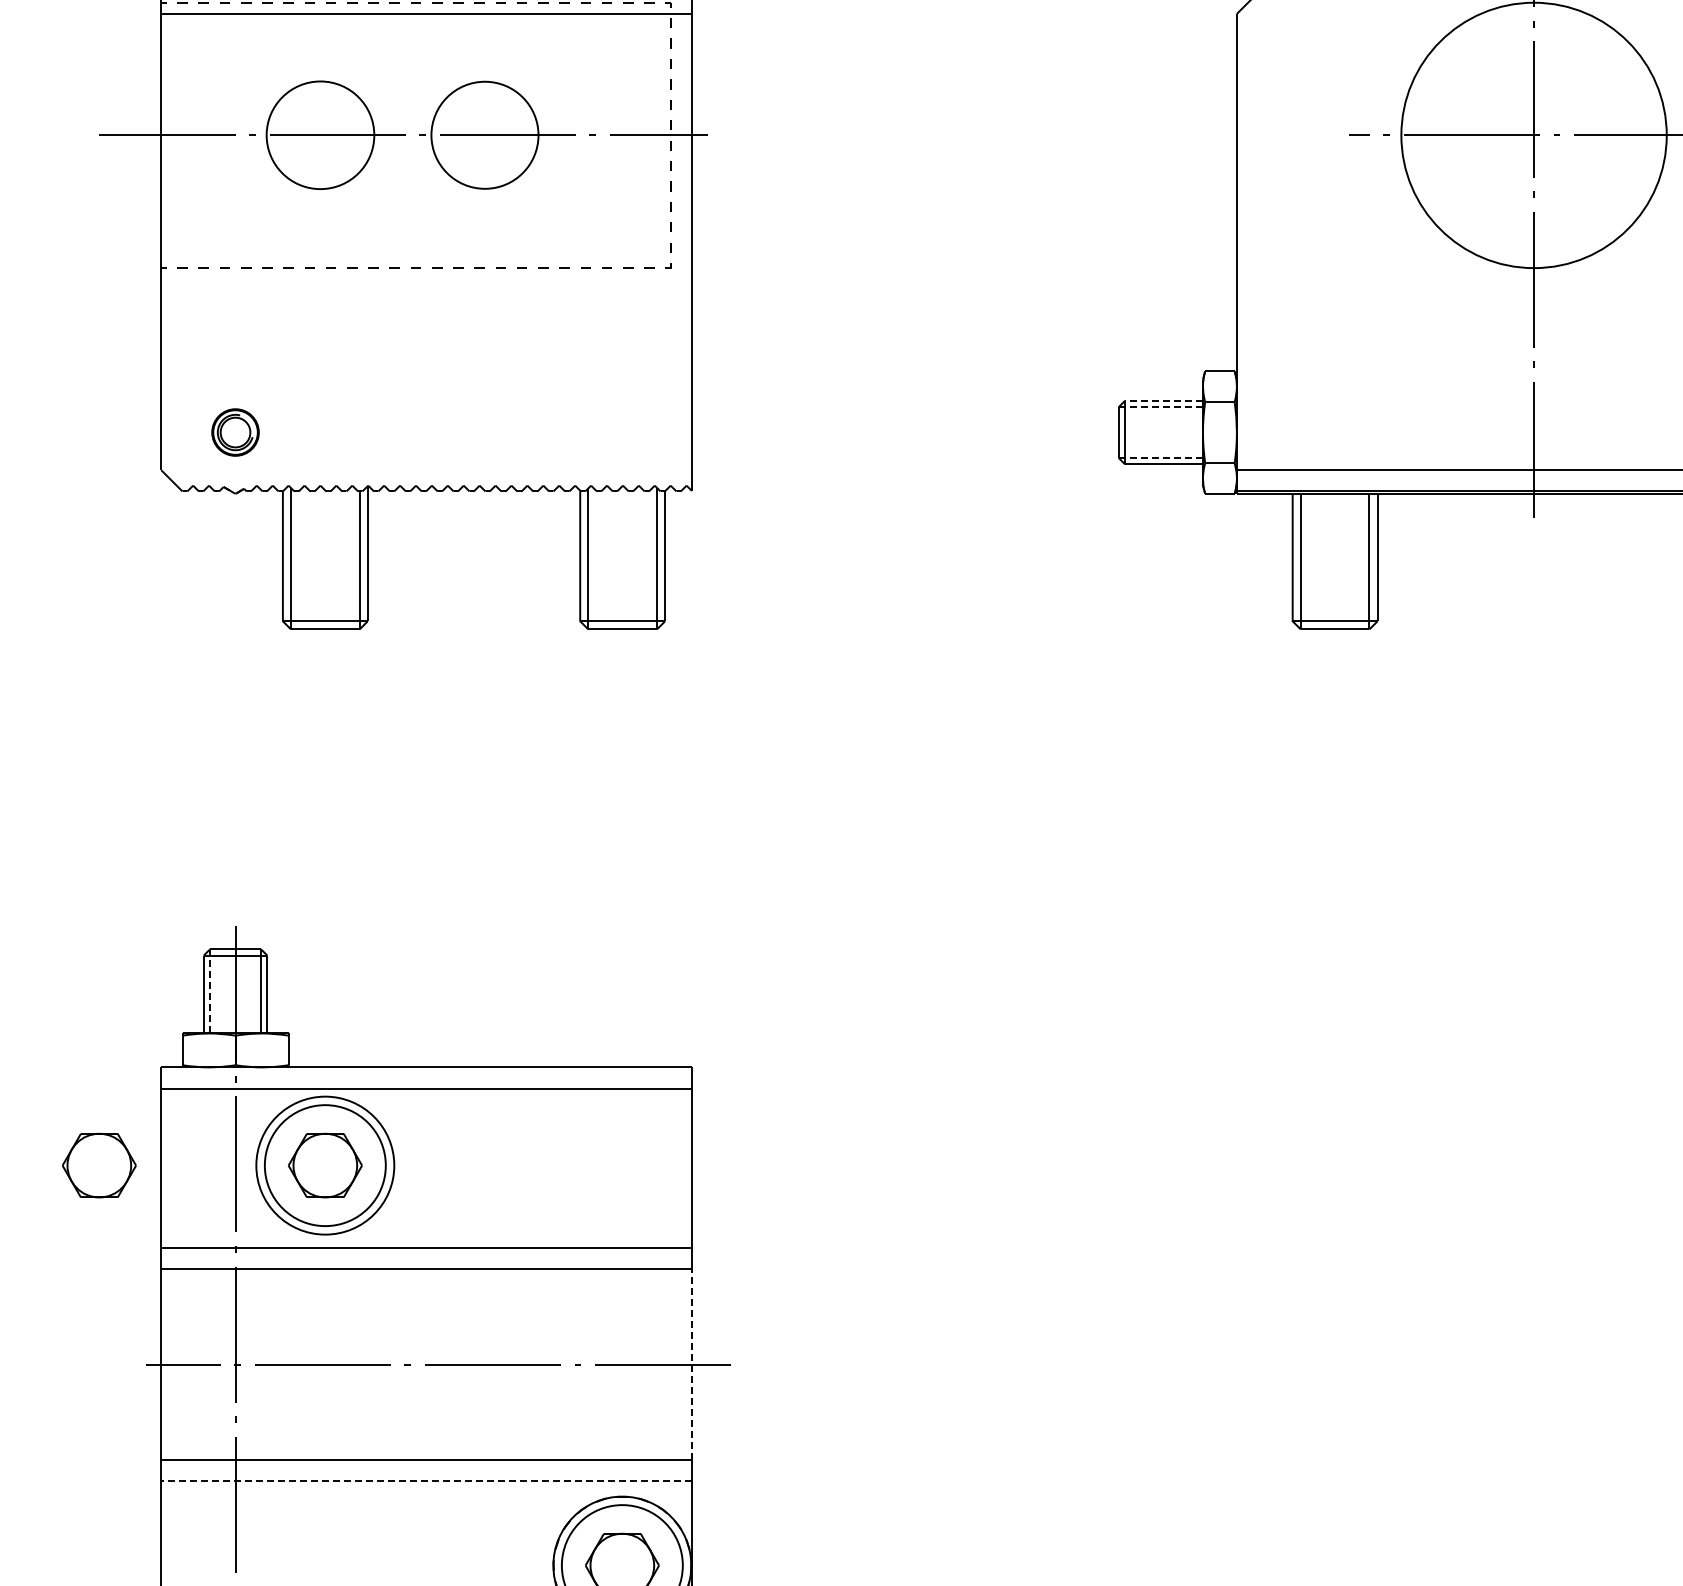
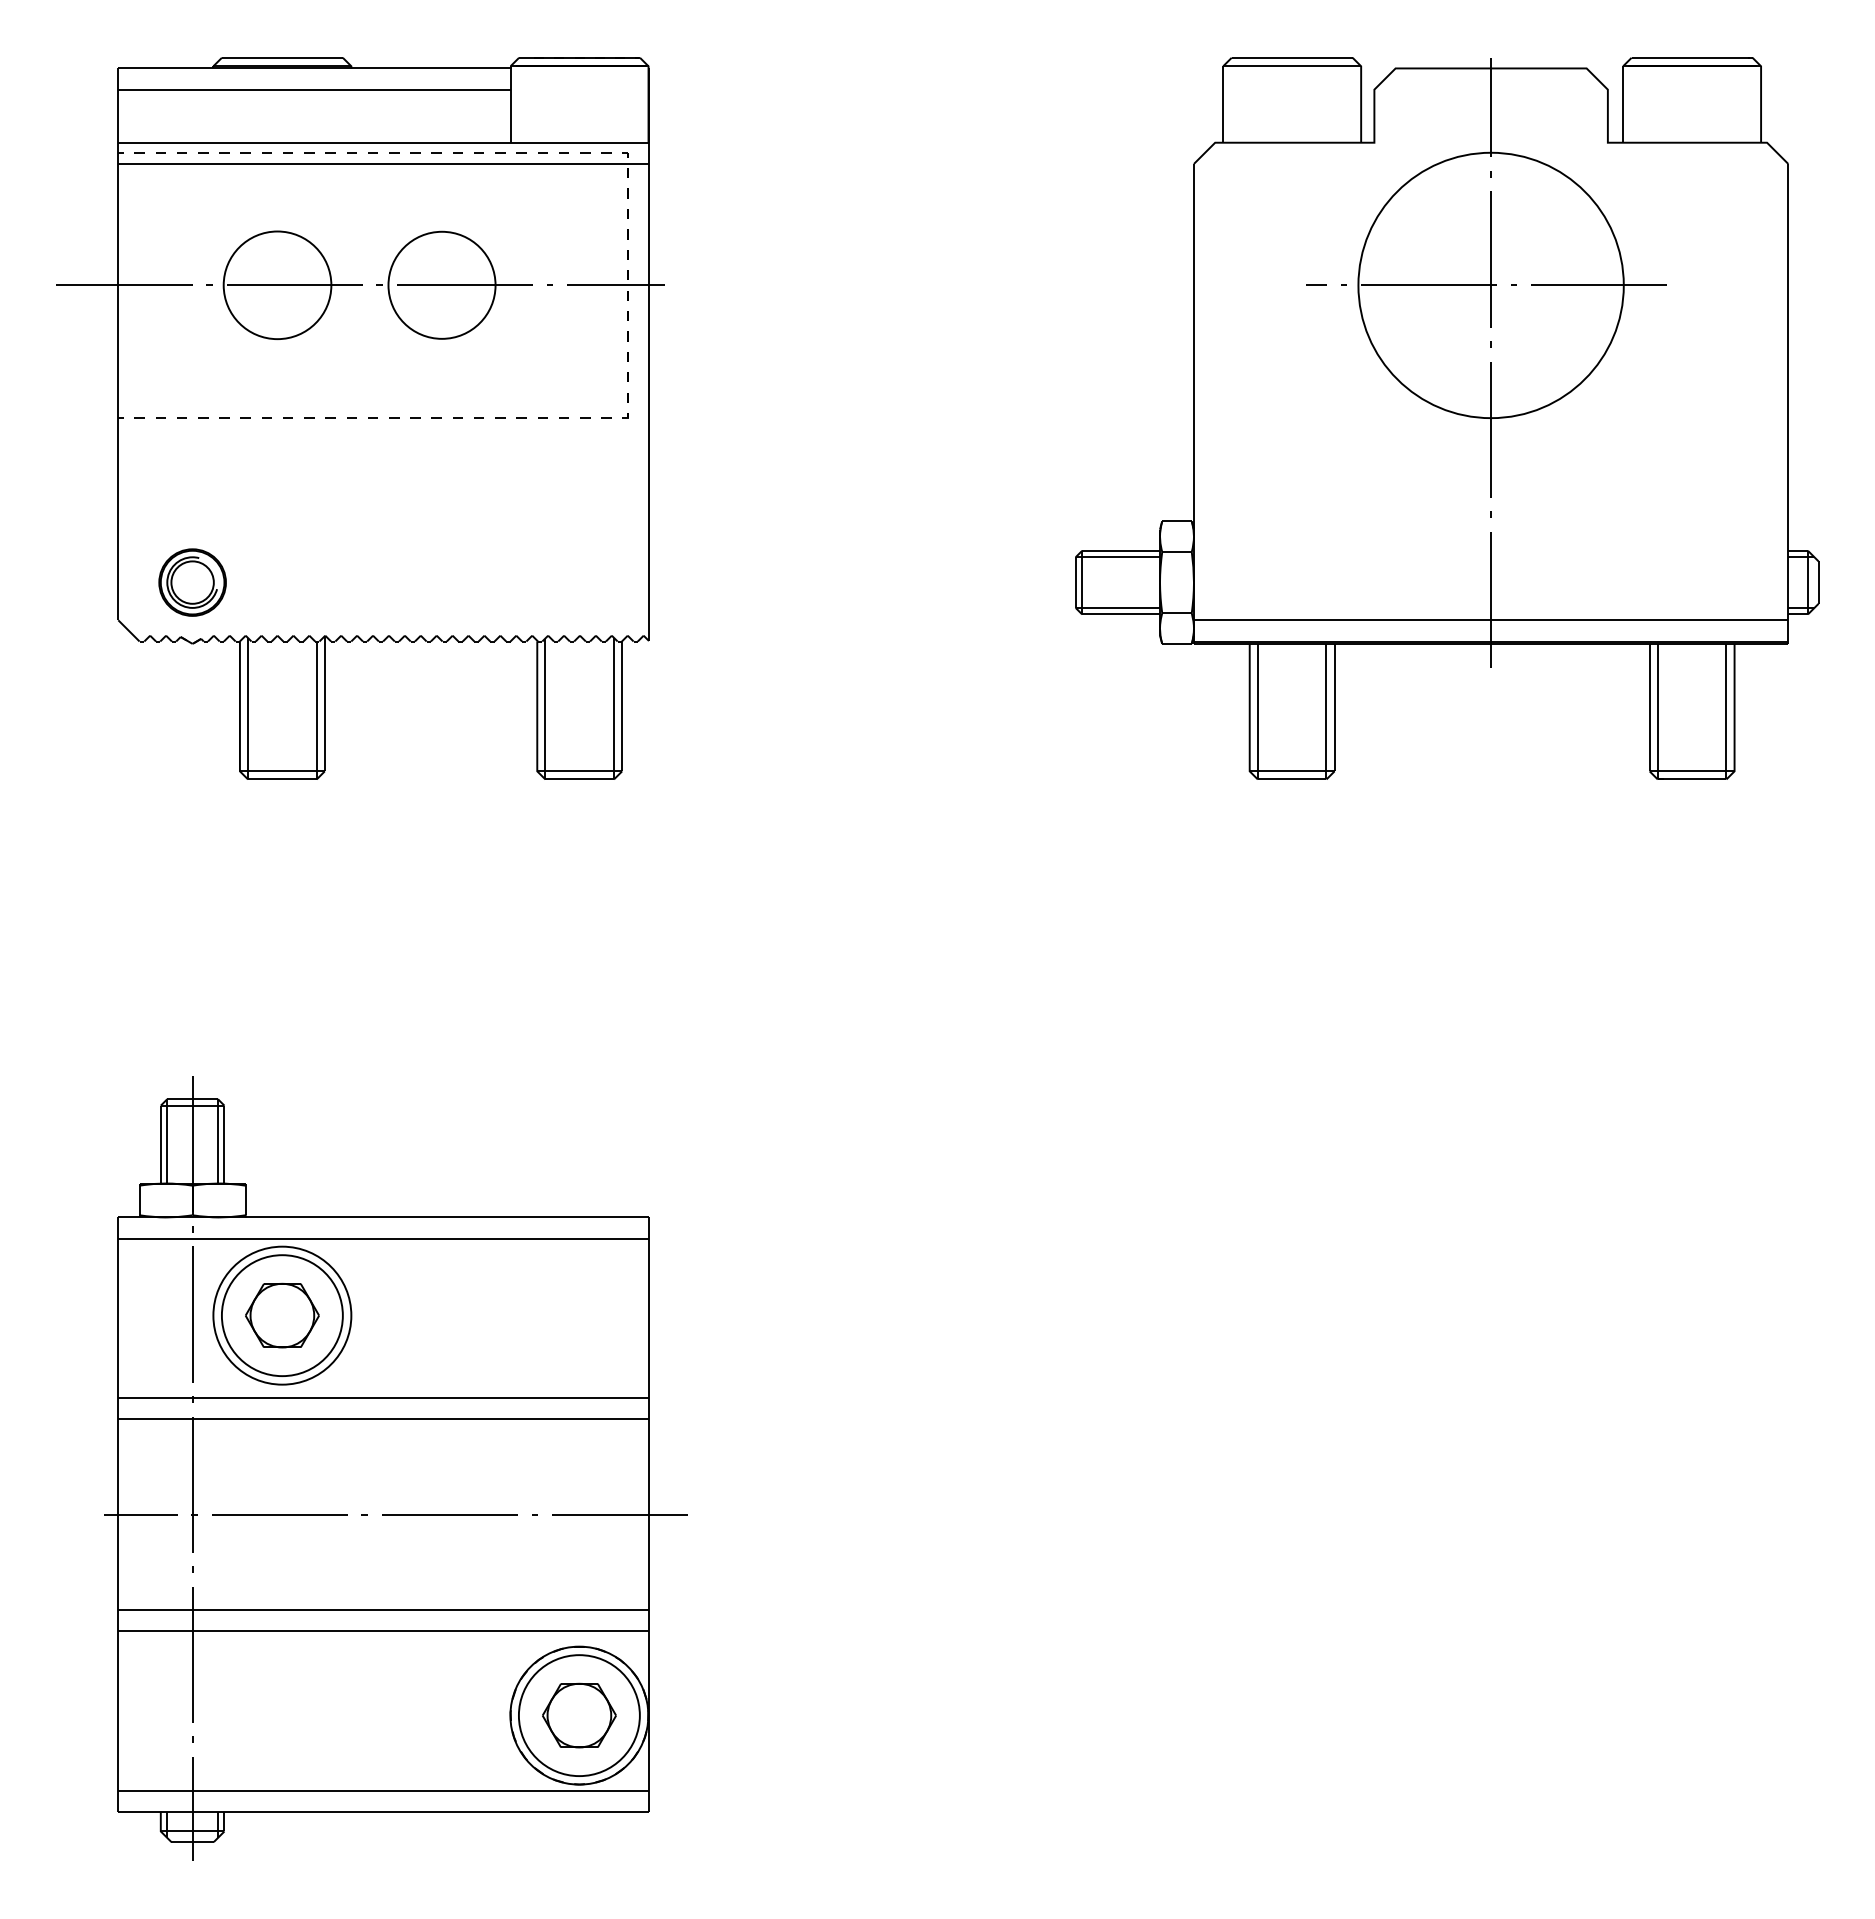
line: (1164, 400) -> (1121, 550), dashed -> solid
line: (1161, 407) -> (1118, 557), dashed -> solid
part: (235, 432) -> (192, 582), size x1.43
line: (1161, 457) -> (1118, 607), dashed -> solid
line: (210, 991) -> (167, 1141), dashed -> solid
part: (99, 1165) -> (56, 1315), removed
line: (691, 1364) -> (648, 1514), dashed -> solid
line: (426, 1481) -> (383, 1631), dashed -> solid

